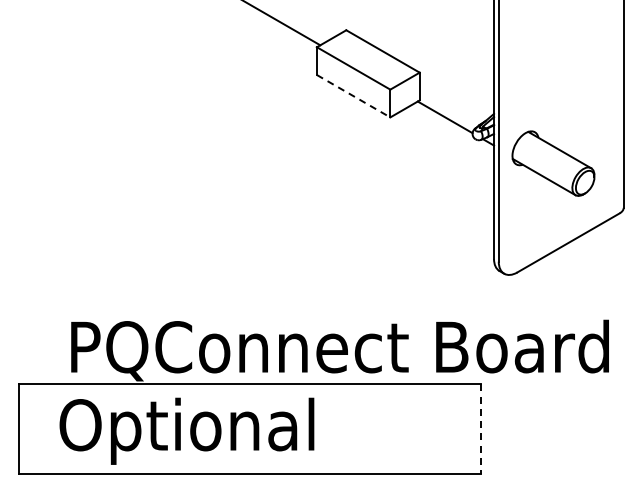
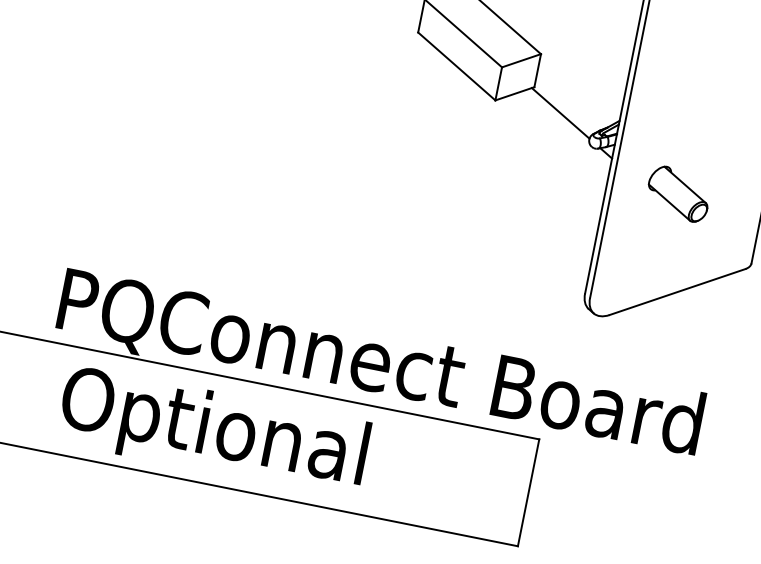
line: (354, 96) -> (457, 67), dashed -> solid
part: (553, 163) -> (678, 193), size x0.62
line: (480, 429) -> (528, 493), dashed -> solid
text: (186, 430) -> (213, 431), moved

